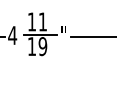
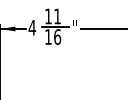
text: (42, 45) -> (57, 36), 19 -> 16

